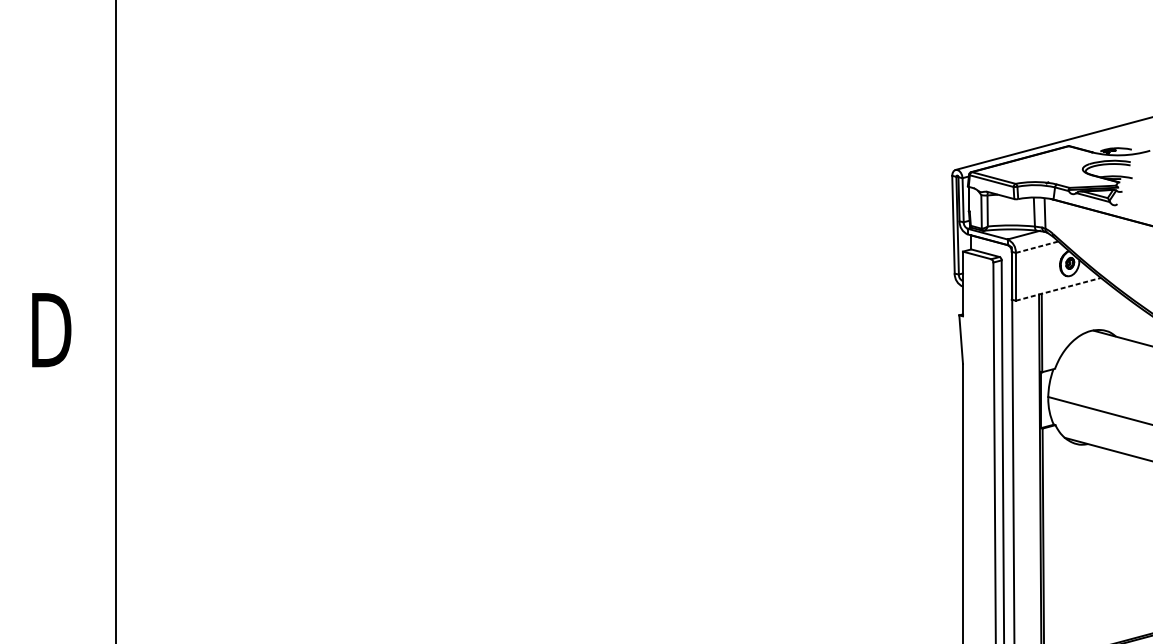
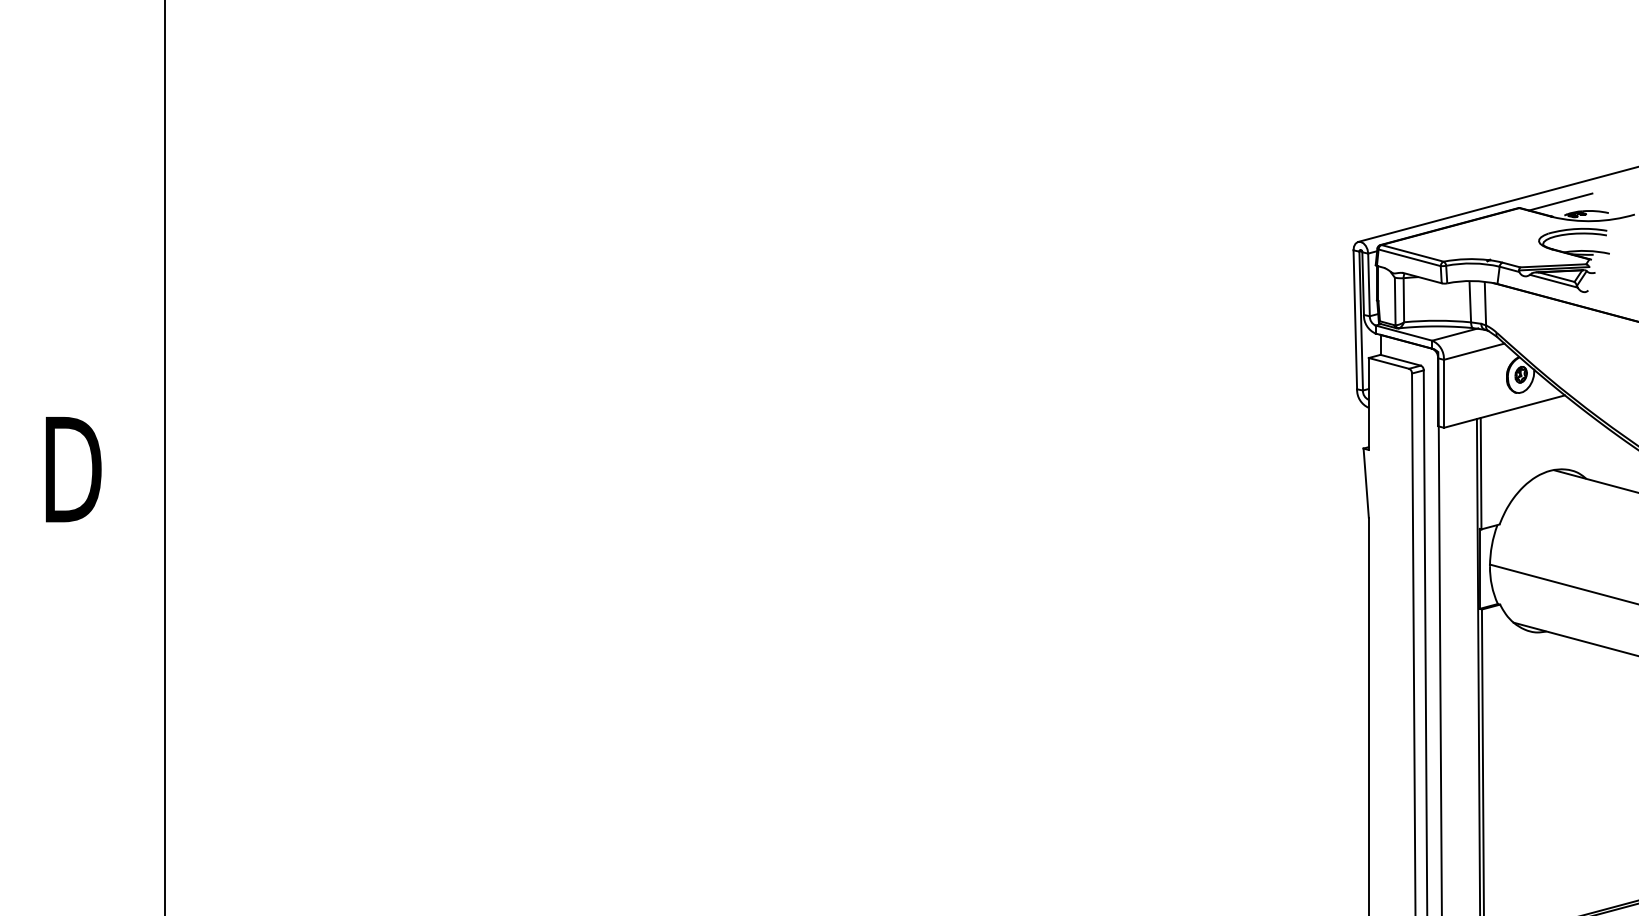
line: (1097, 141) -> (1560, 201), added
line: (1037, 247) -> (1474, 351), dashed -> solid
line: (1058, 289) -> (1504, 411), dashed -> solid

